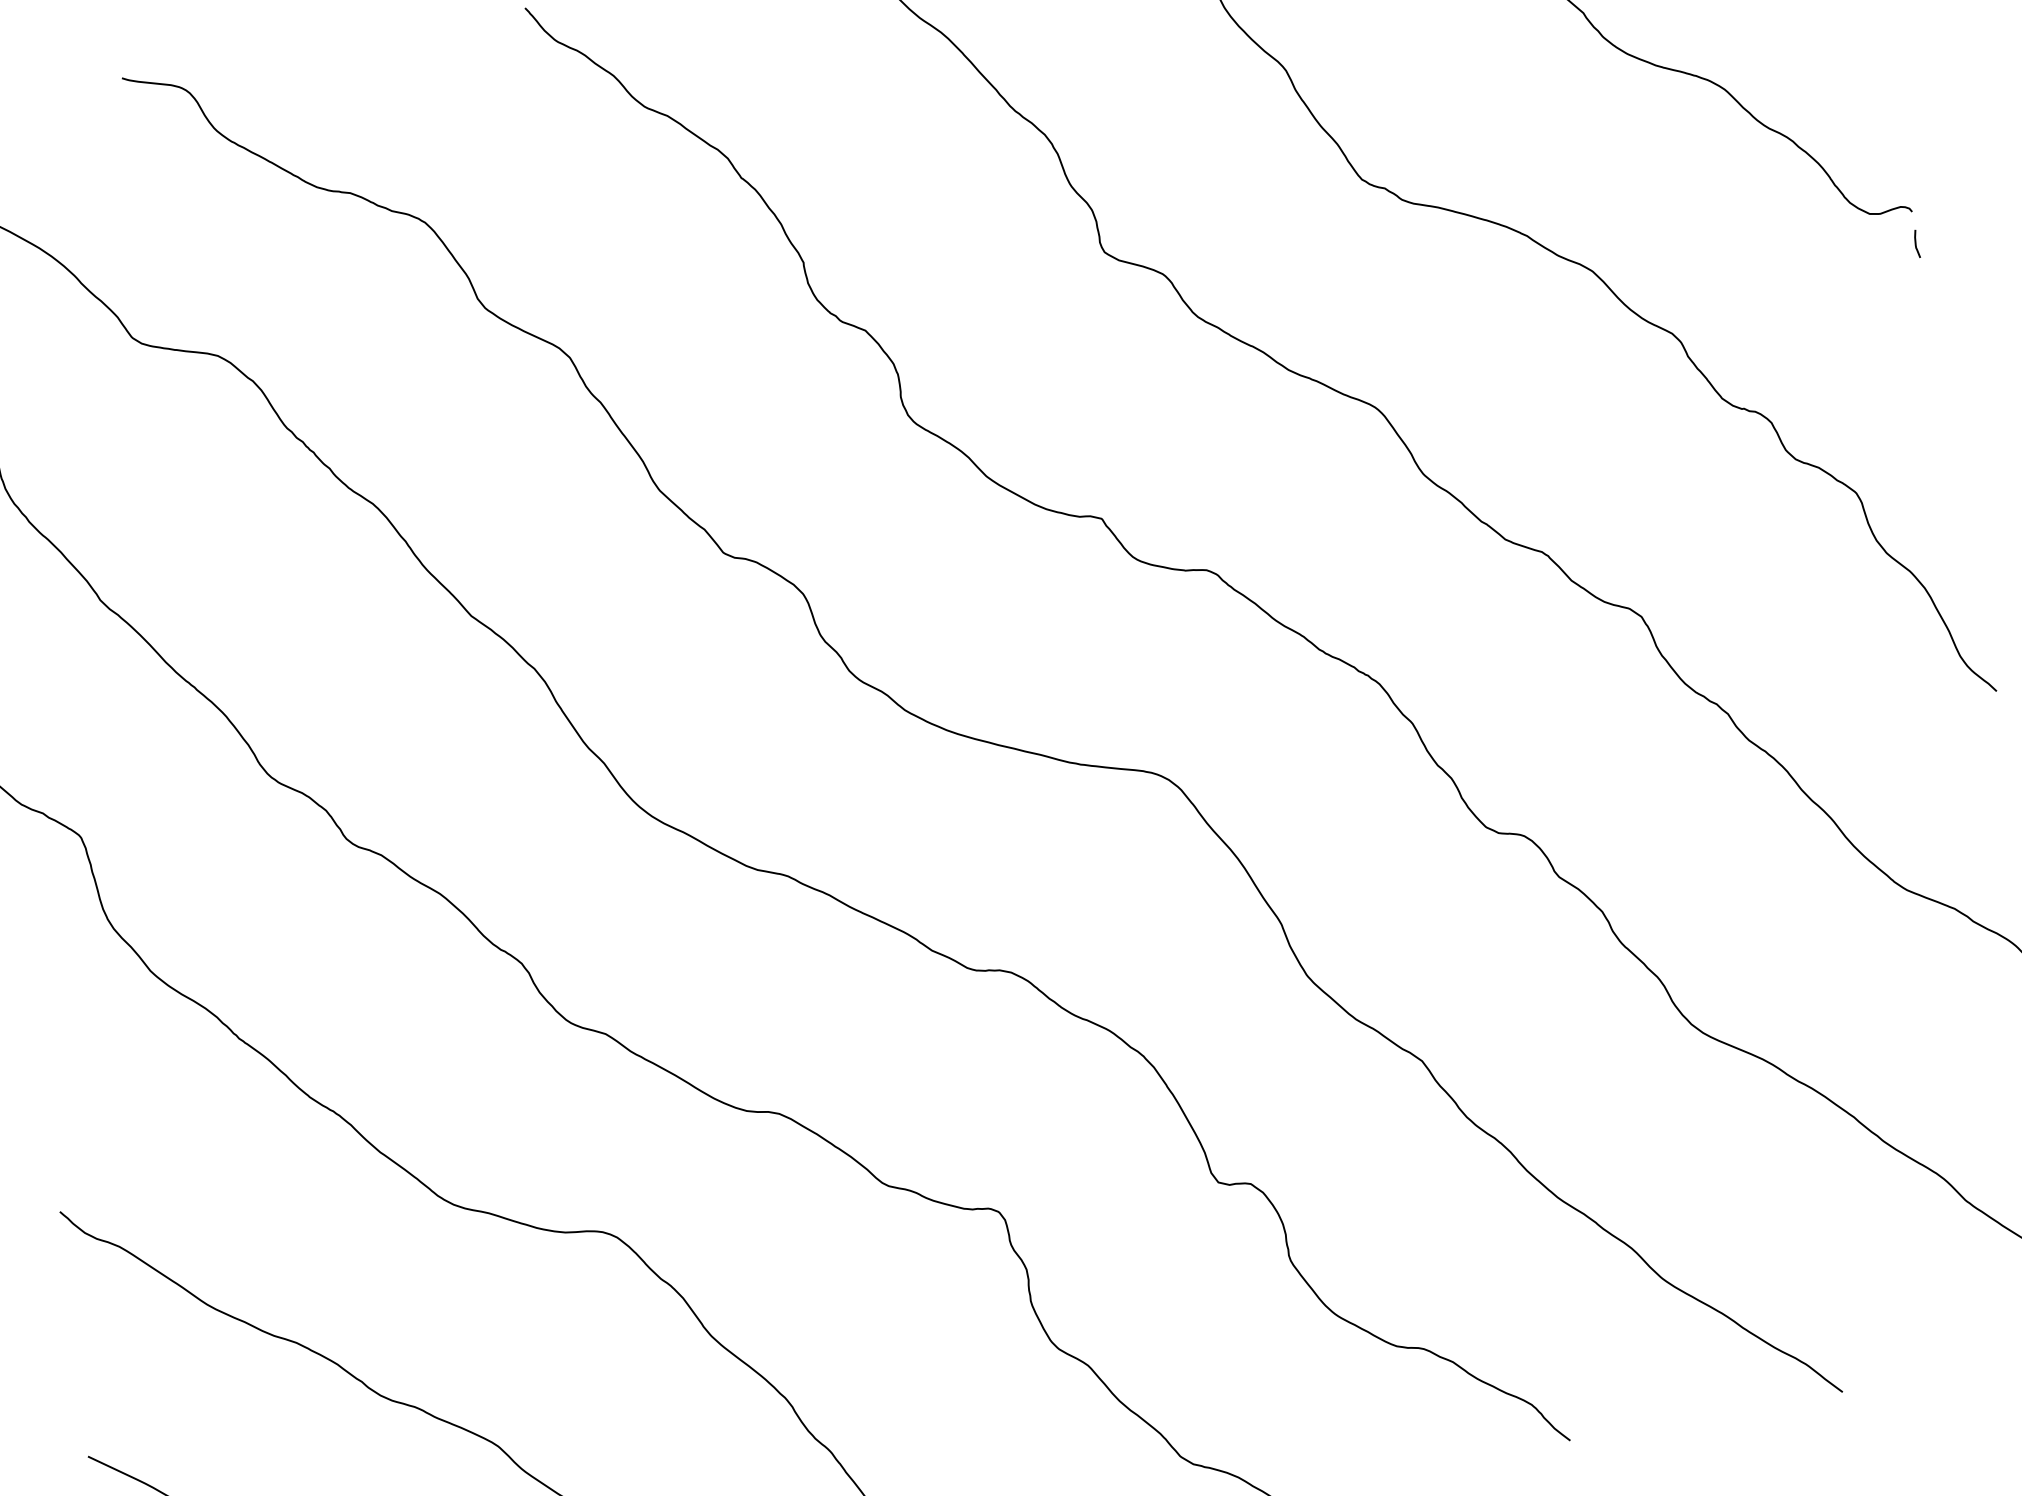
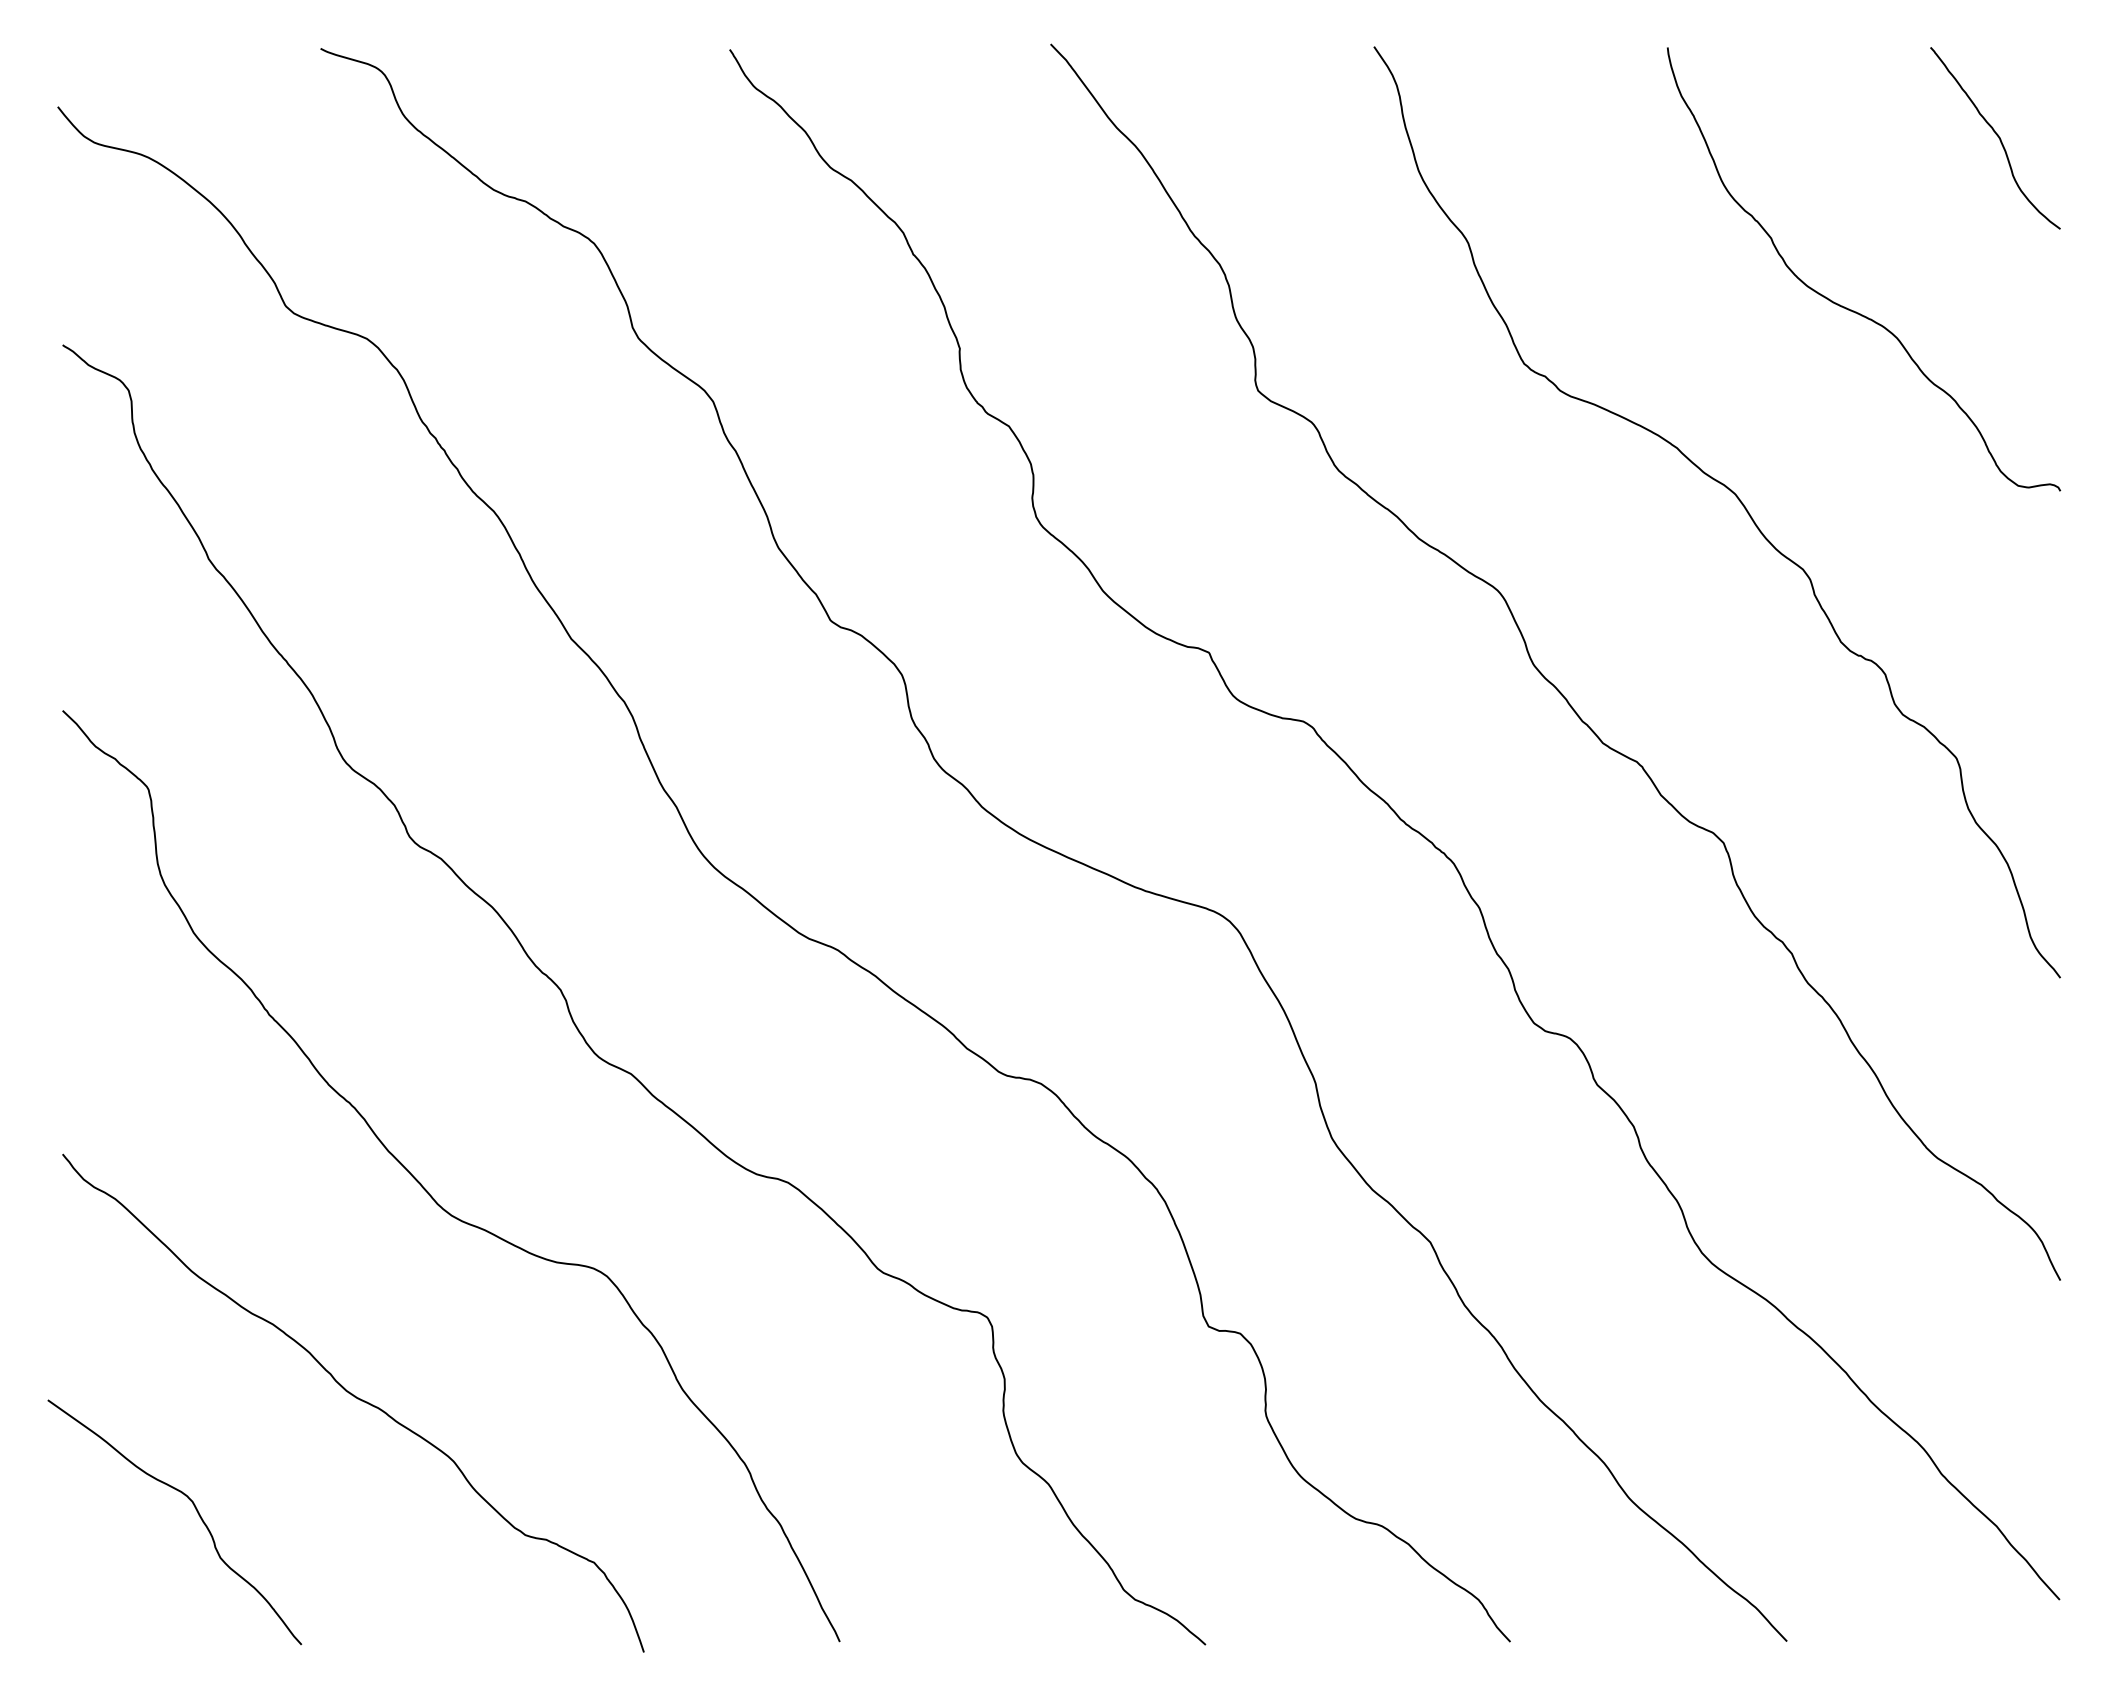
curve: (1916, 243) -> (2059, 523), removed

